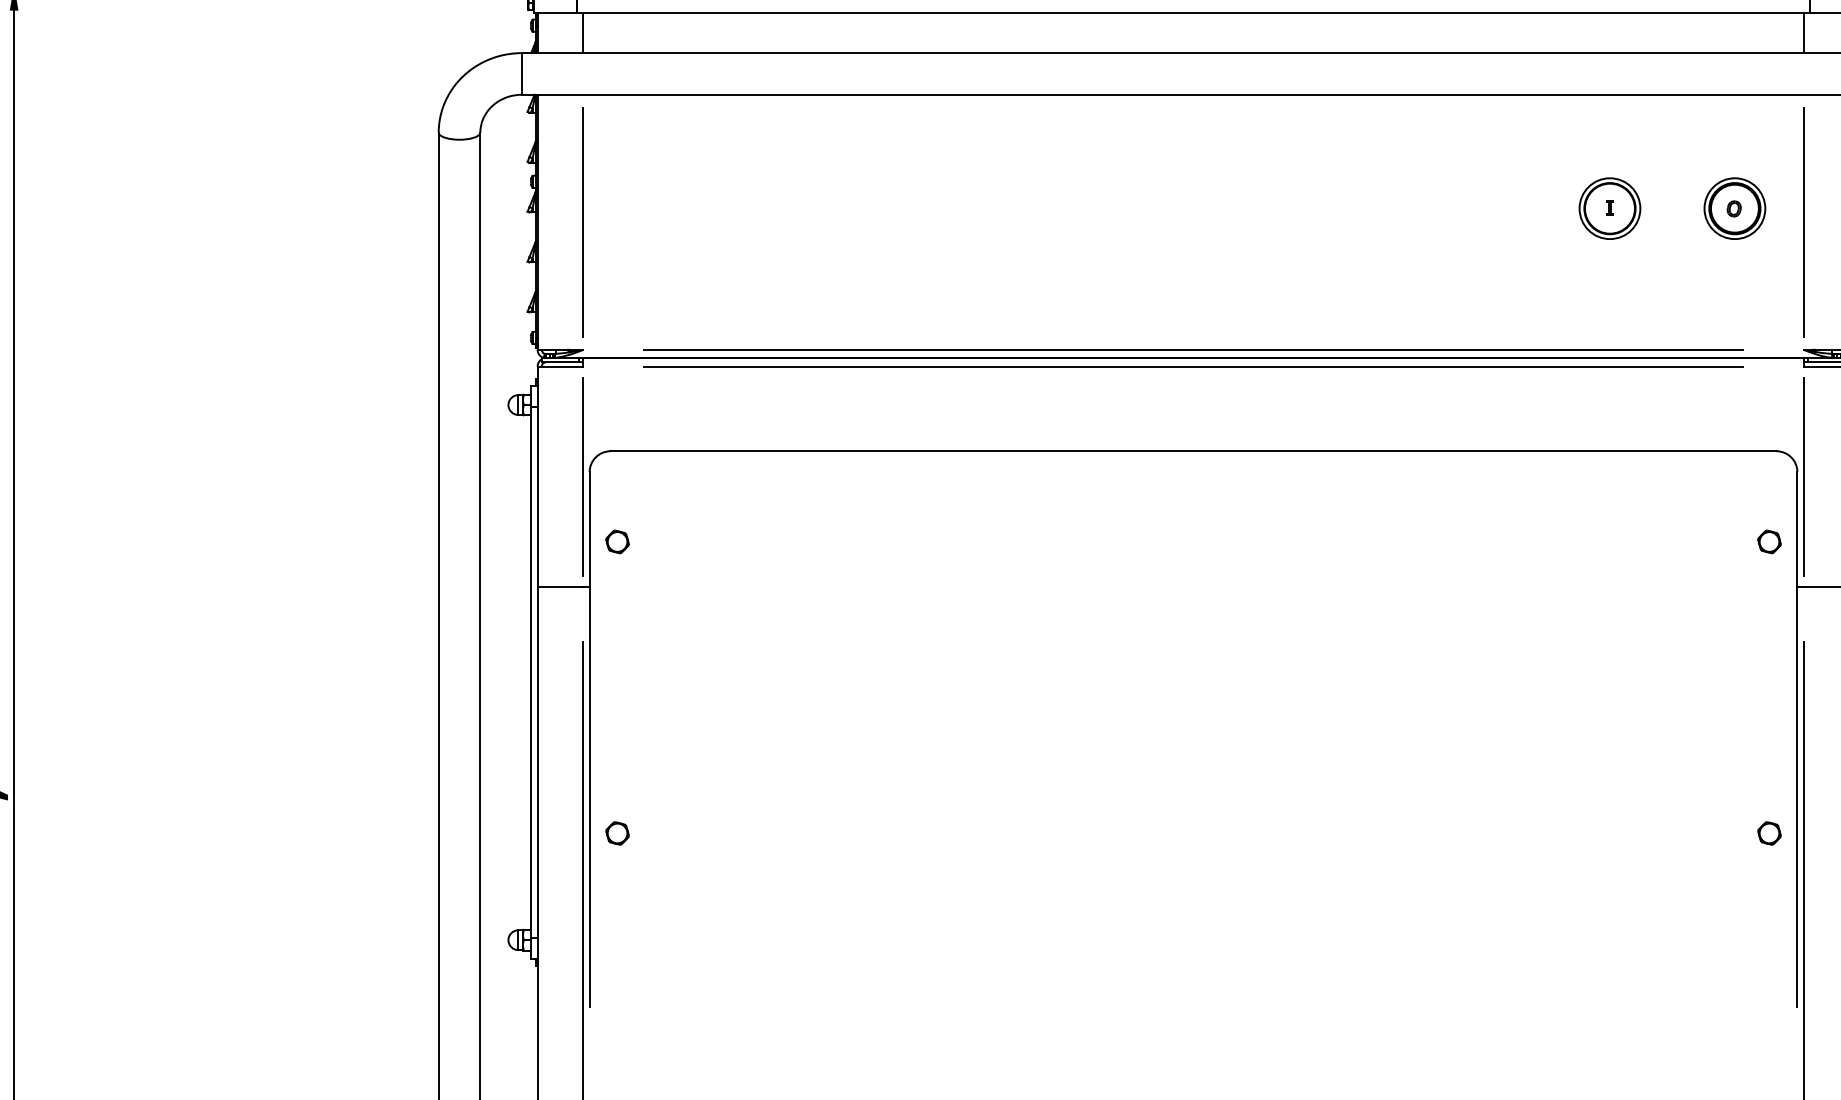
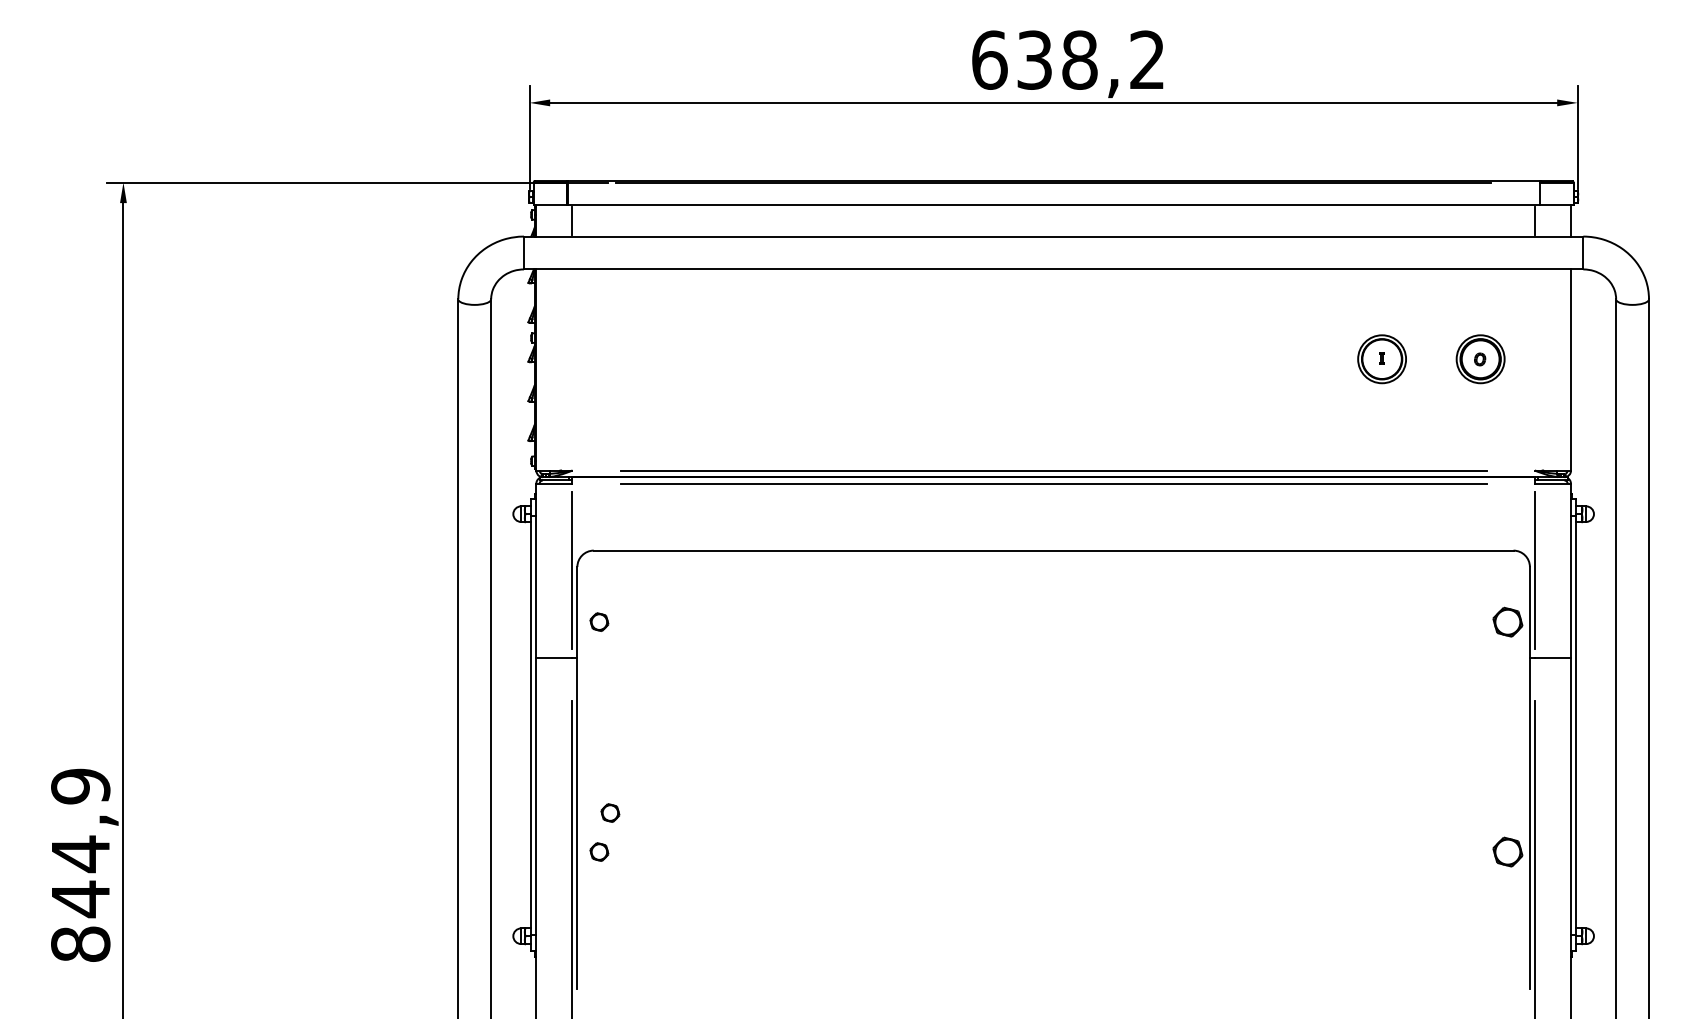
line: (583, 221) -> (572, 369), removed
line: (1803, 221) -> (1534, 369), removed
part: (1768, 541) -> (1507, 621), size x1.6
part: (631, 783) -> (610, 812), added
part: (1768, 832) -> (1507, 851), size x1.6

